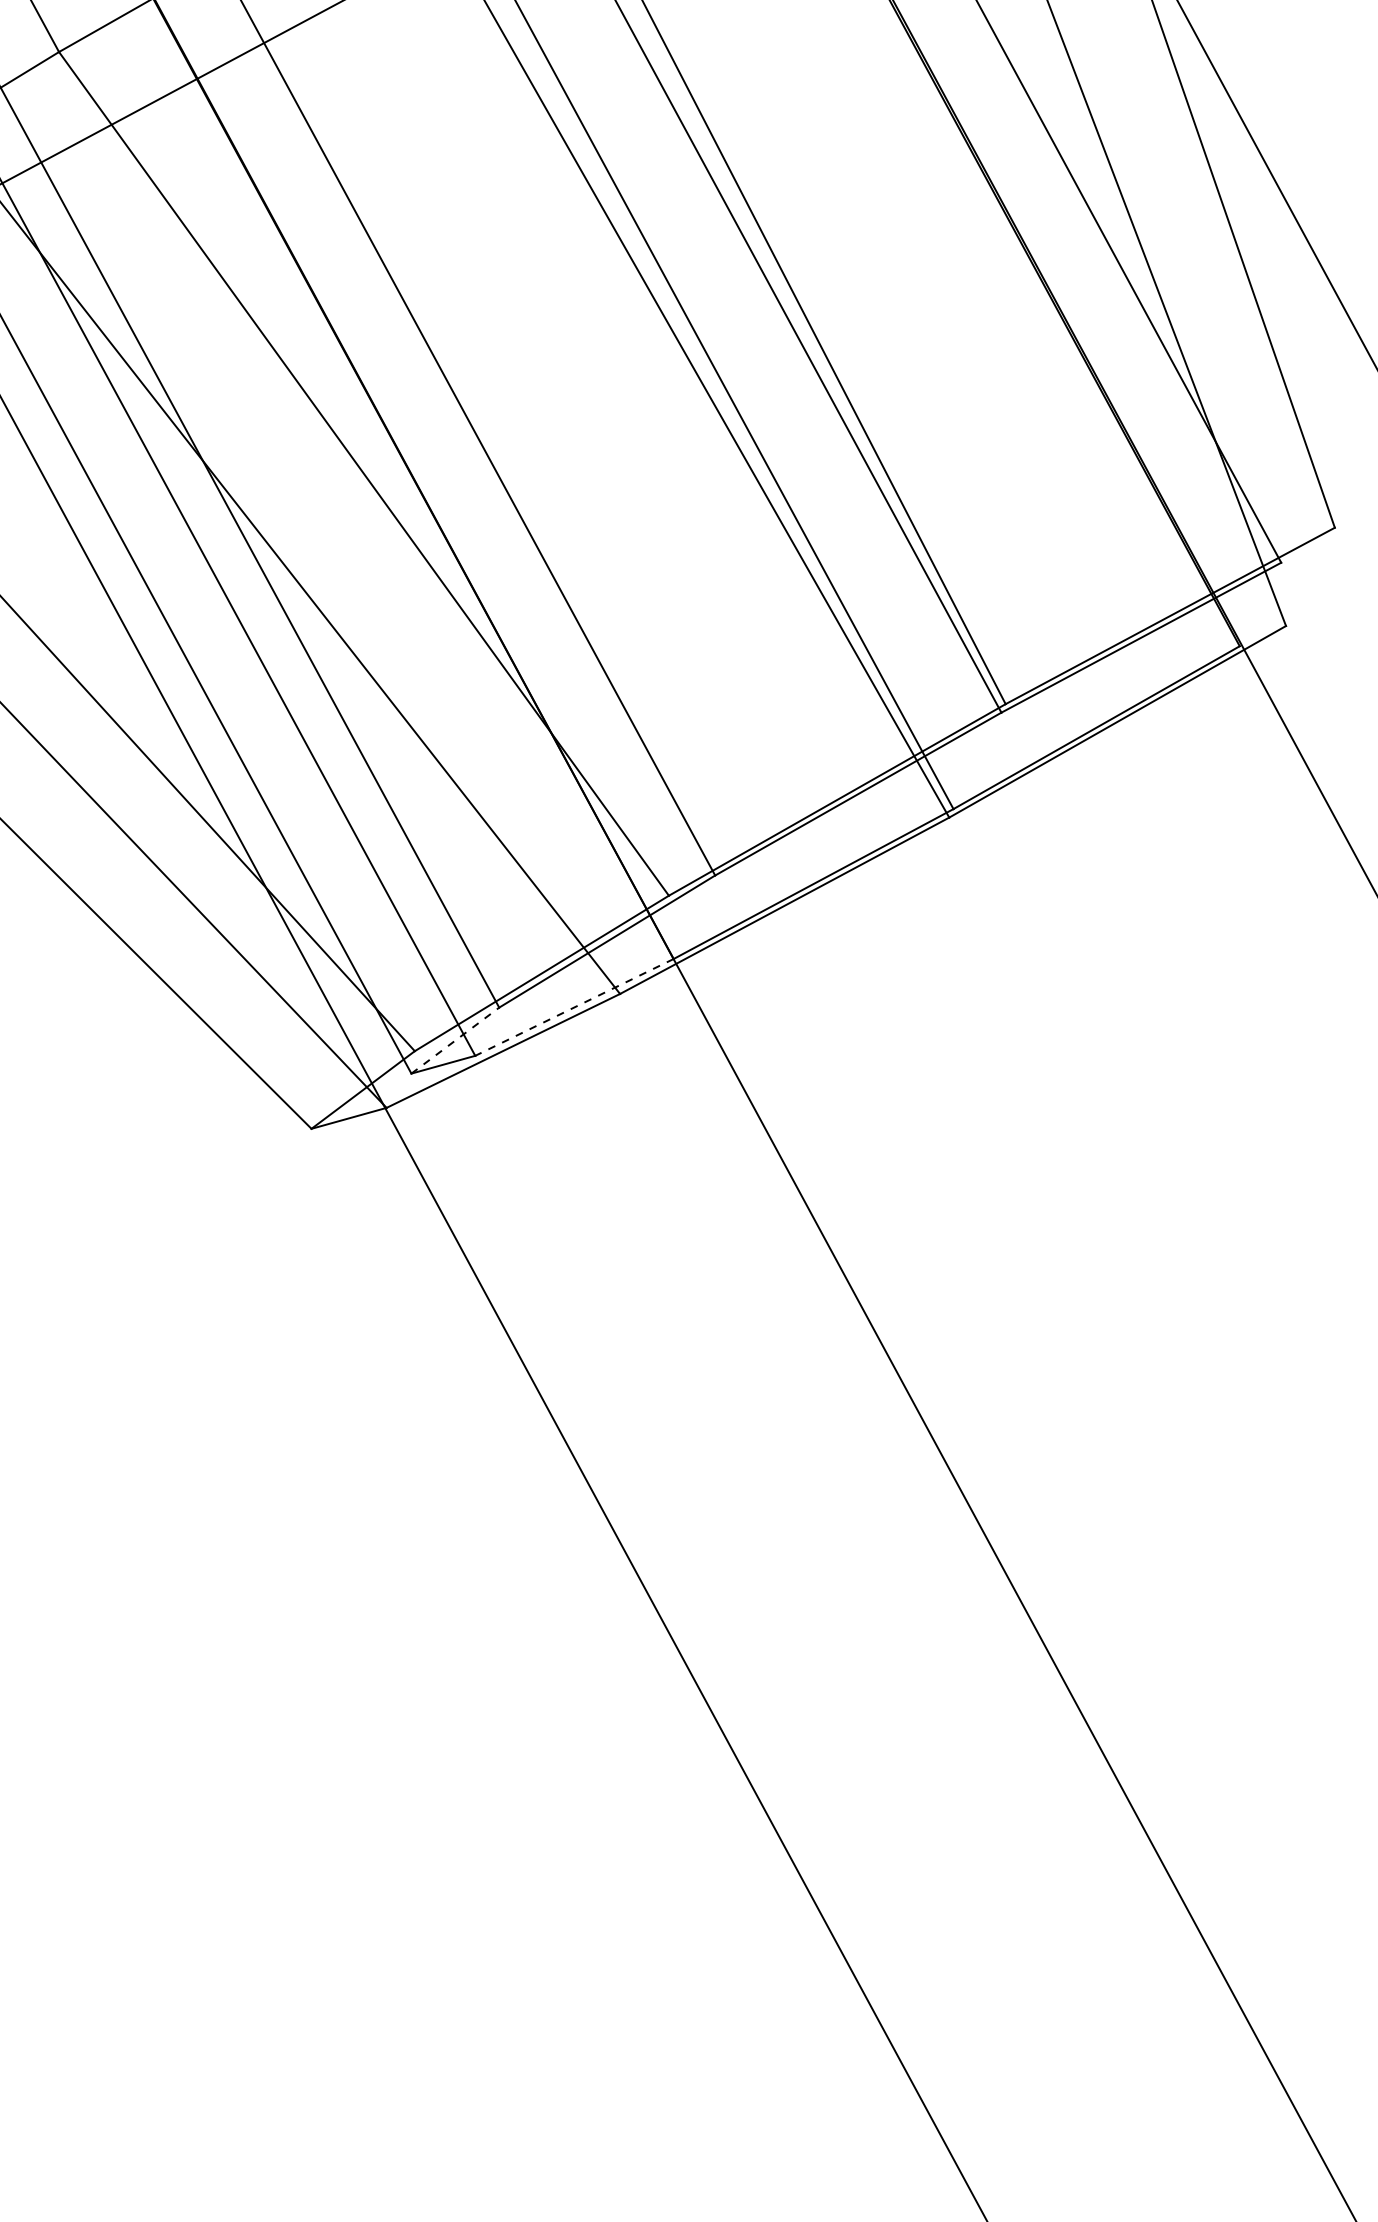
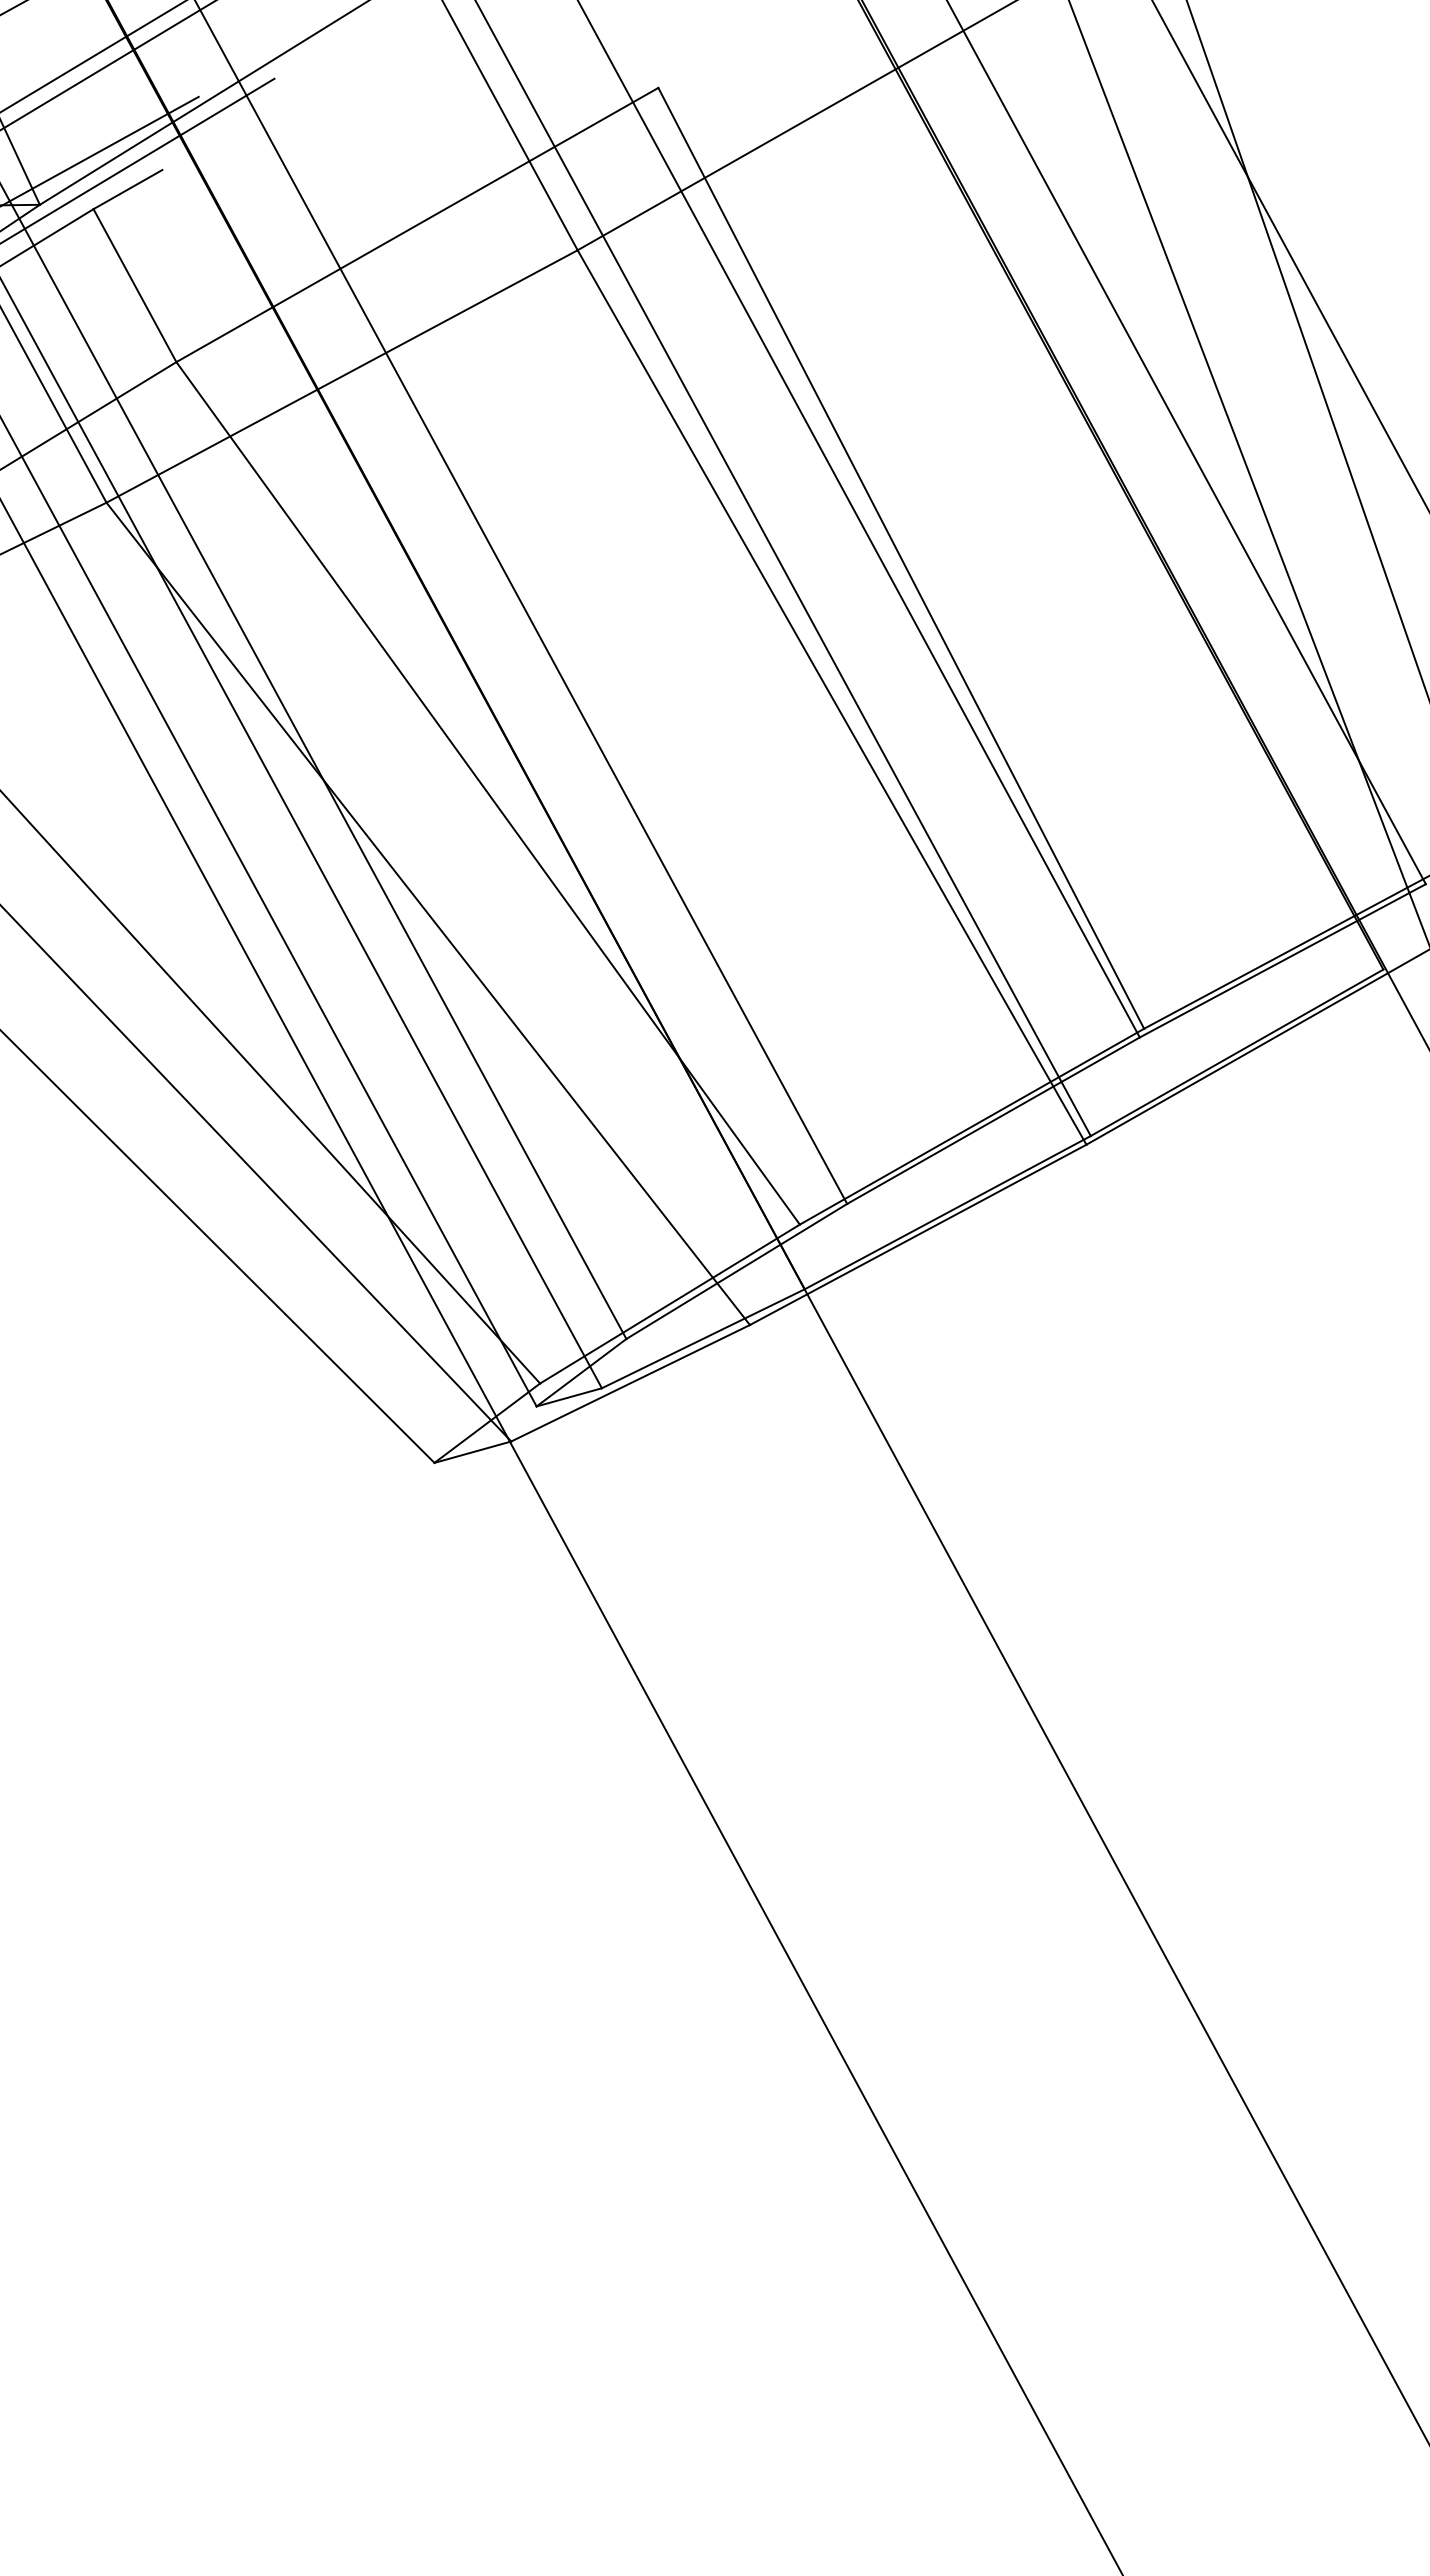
line: (574, 1007) -> (703, 1338), dashed -> solid
line: (455, 1040) -> (581, 1372), dashed -> solid

